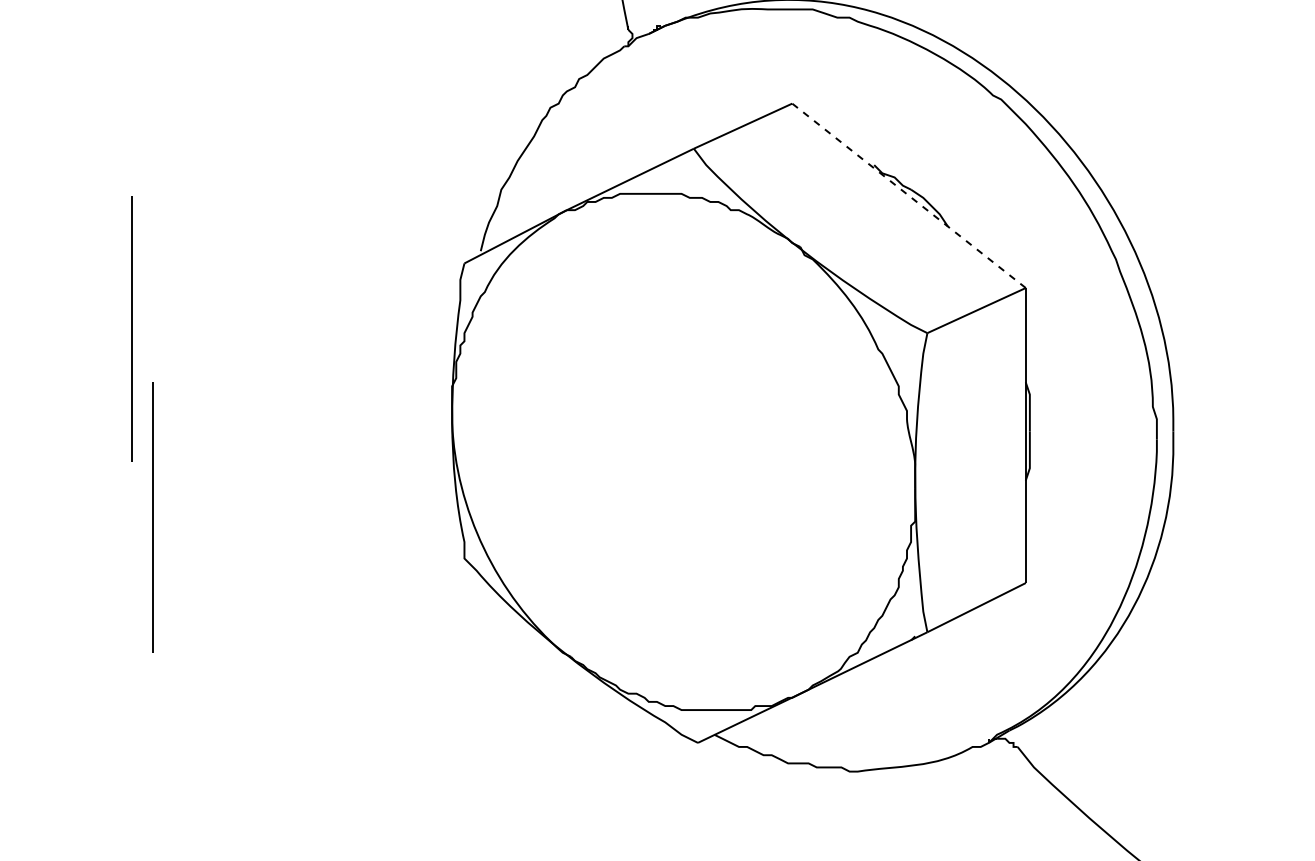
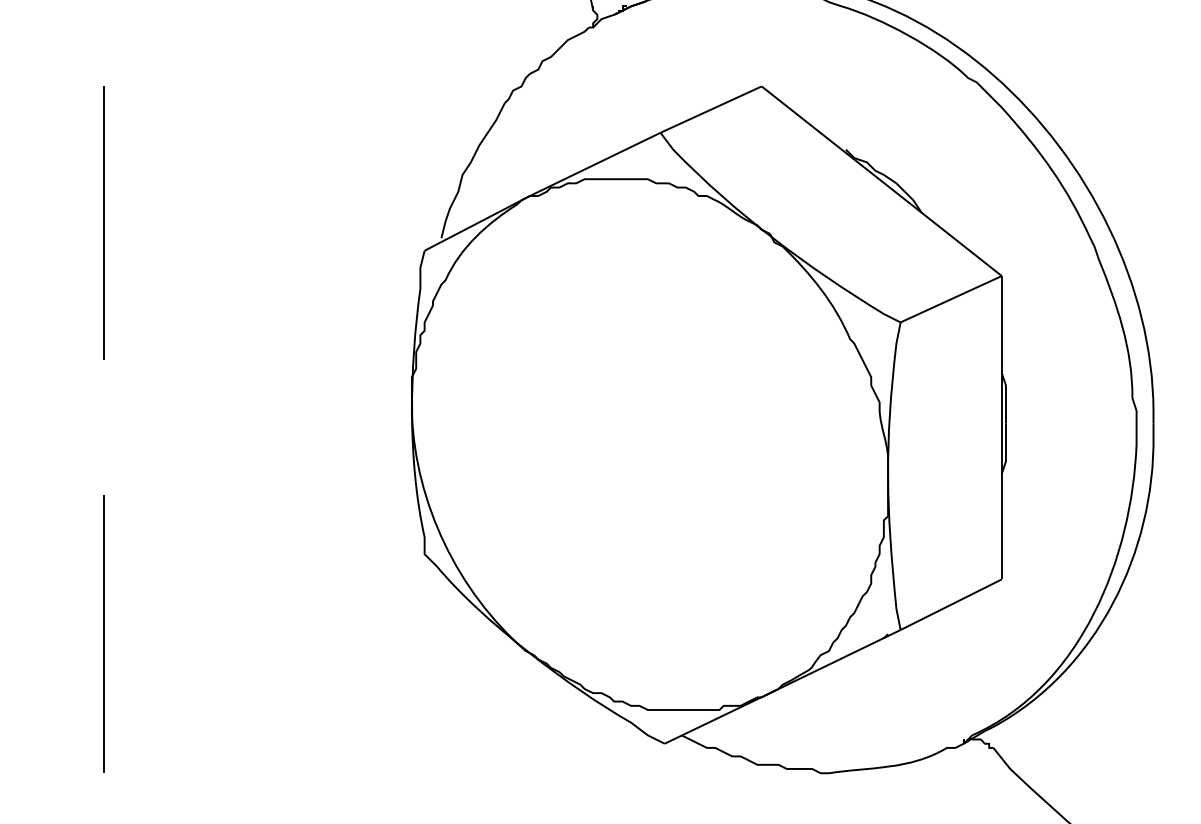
line: (909, 195) -> (882, 180), dashed -> solid
line: (131, 328) -> (103, 223), moved
line: (152, 517) -> (103, 634), moved

